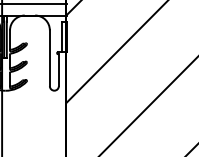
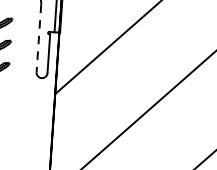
line: (49, 58) -> (38, 38), solid -> dashed

